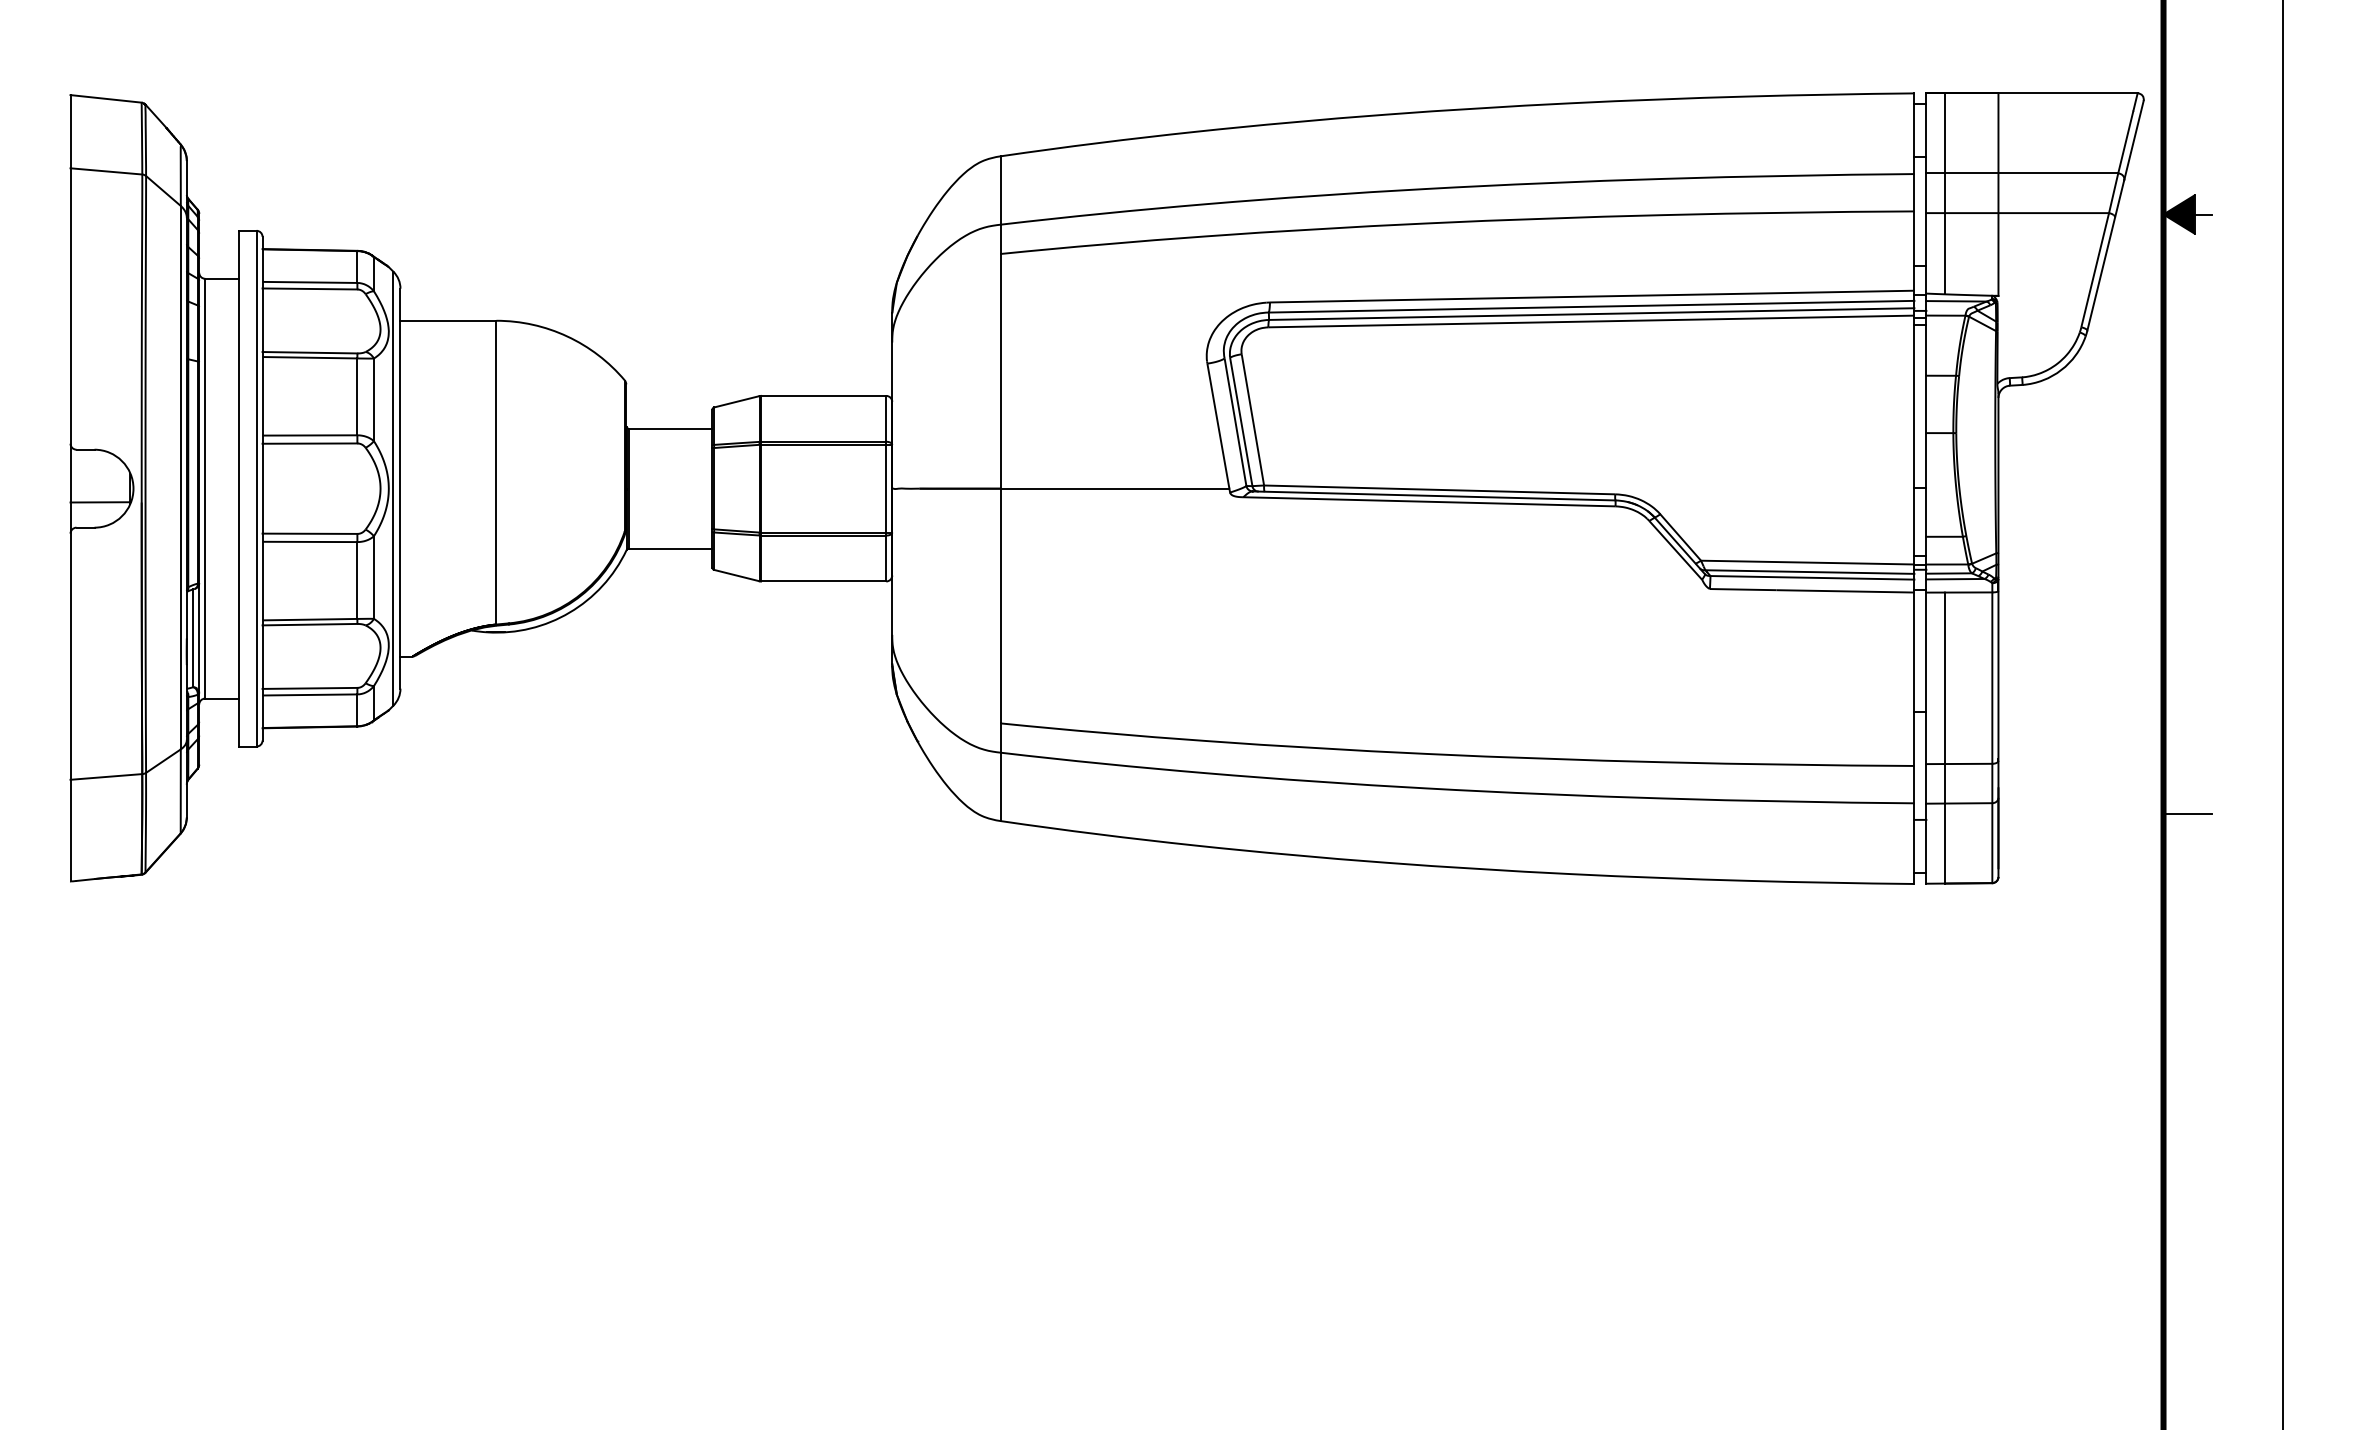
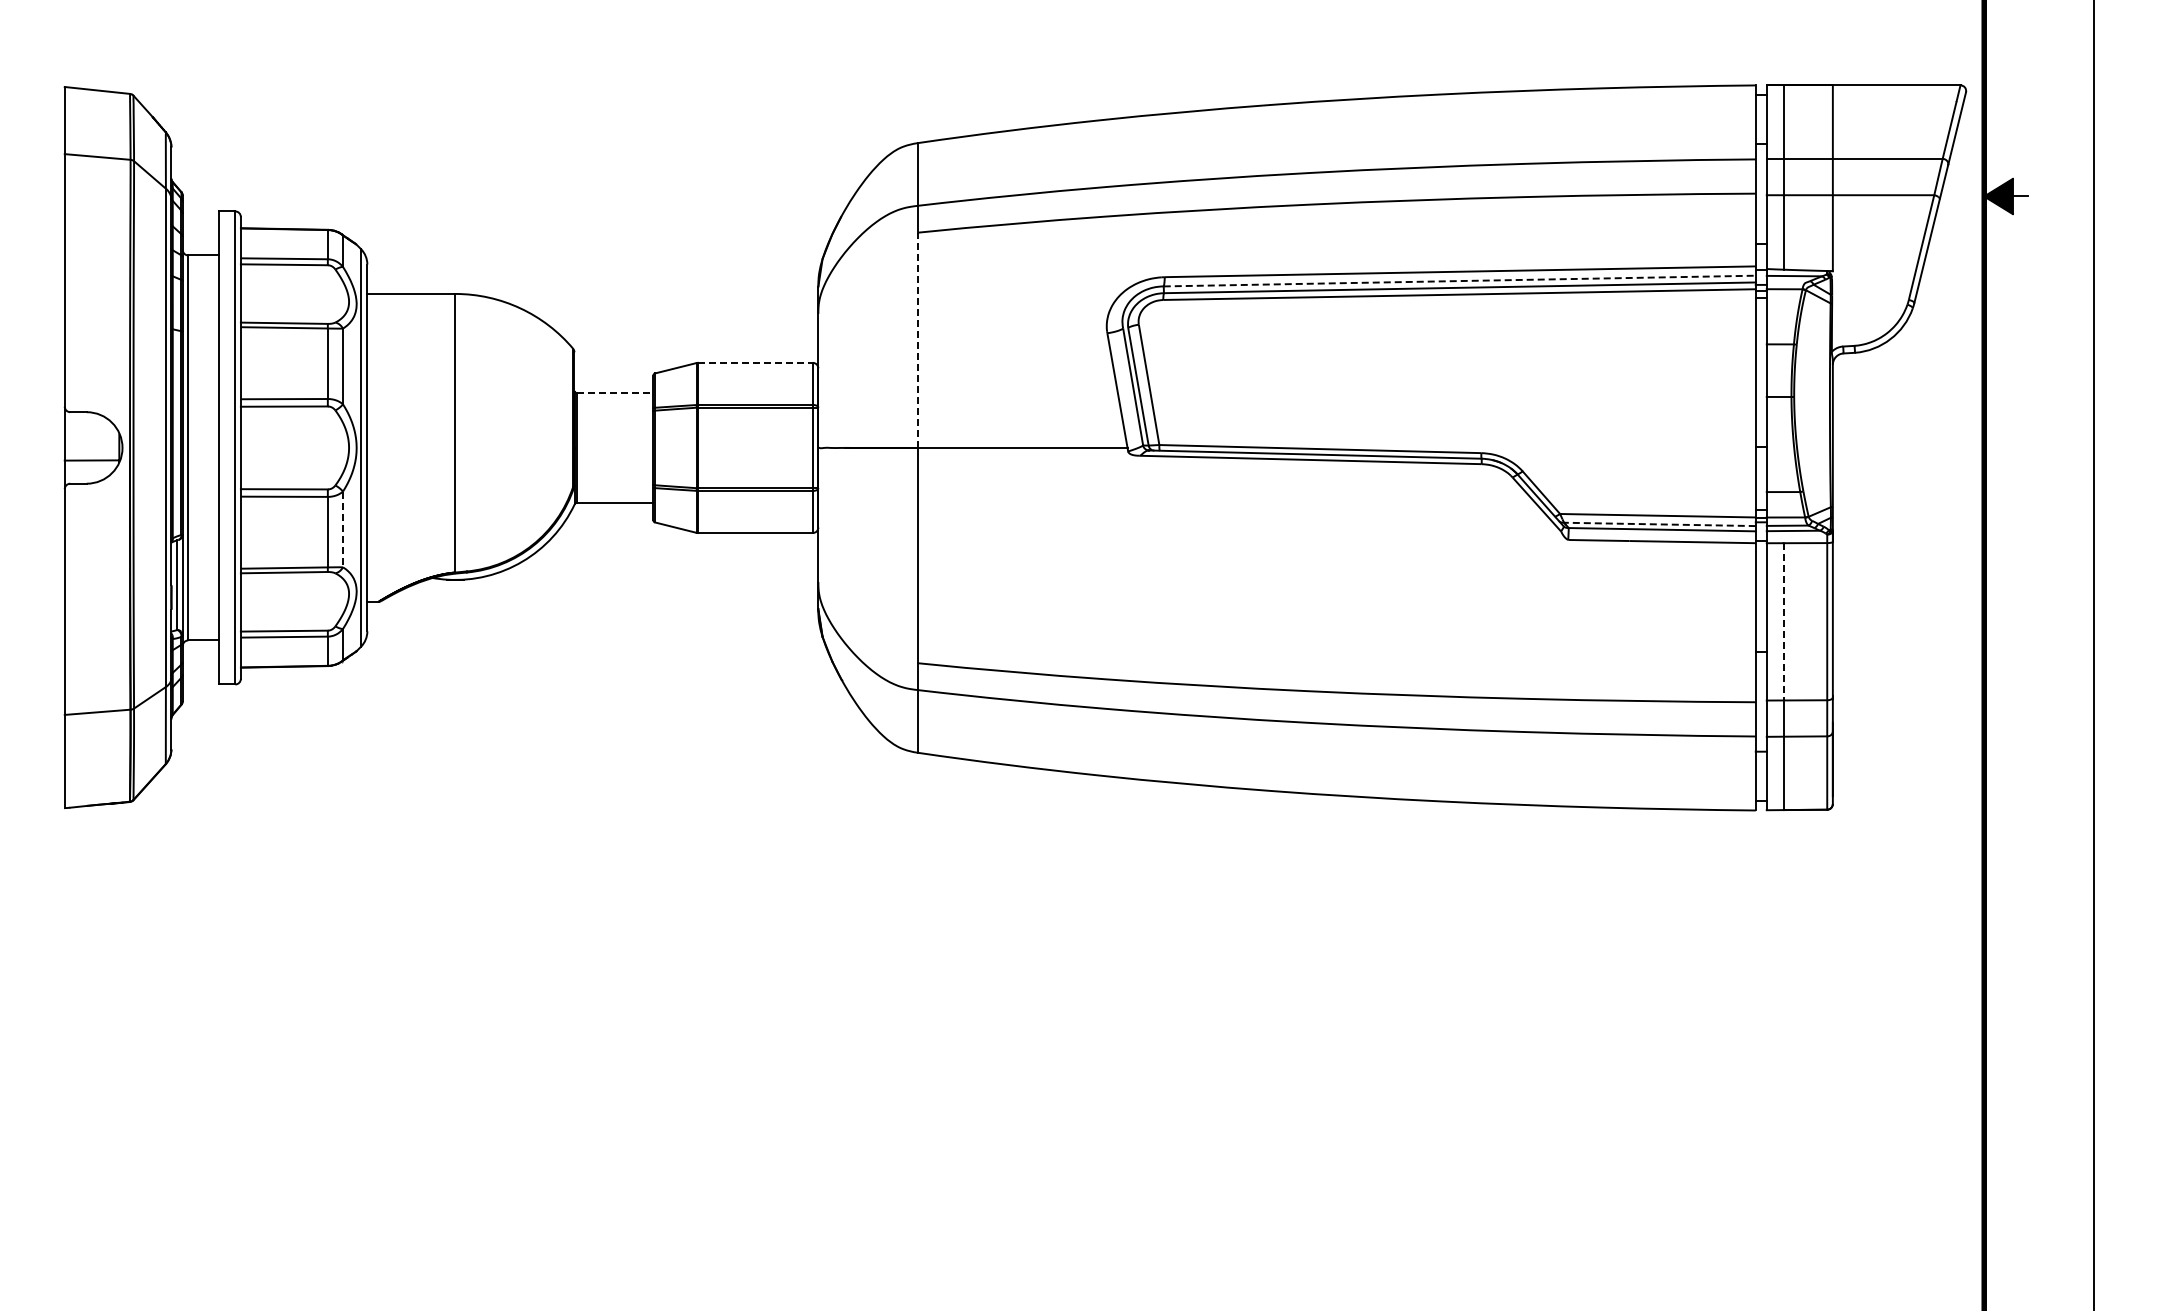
line: (1592, 307) -> (1460, 281), solid -> dashed
line: (1001, 371) -> (918, 340), solid -> dashed
line: (823, 395) -> (755, 362), solid -> dashed
line: (671, 428) -> (615, 392), solid -> dashed
line: (1809, 572) -> (1659, 524), solid -> dashed
line: (374, 577) -> (343, 529), solid -> dashed
line: (1944, 677) -> (1783, 621), solid -> dashed
line: (2187, 814) -> (2006, 746), removed

